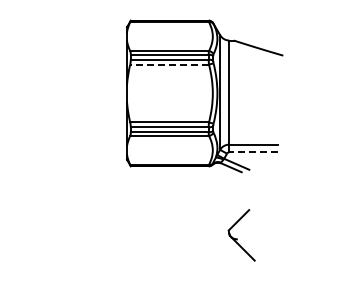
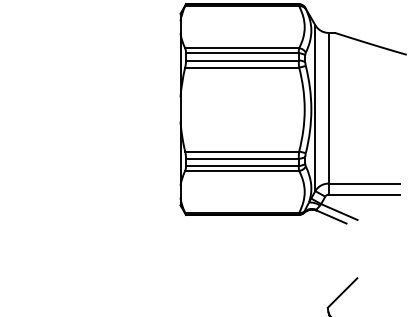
line: (169, 64) -> (242, 67), dashed -> solid
line: (253, 152) -> (363, 194), dashed -> solid

